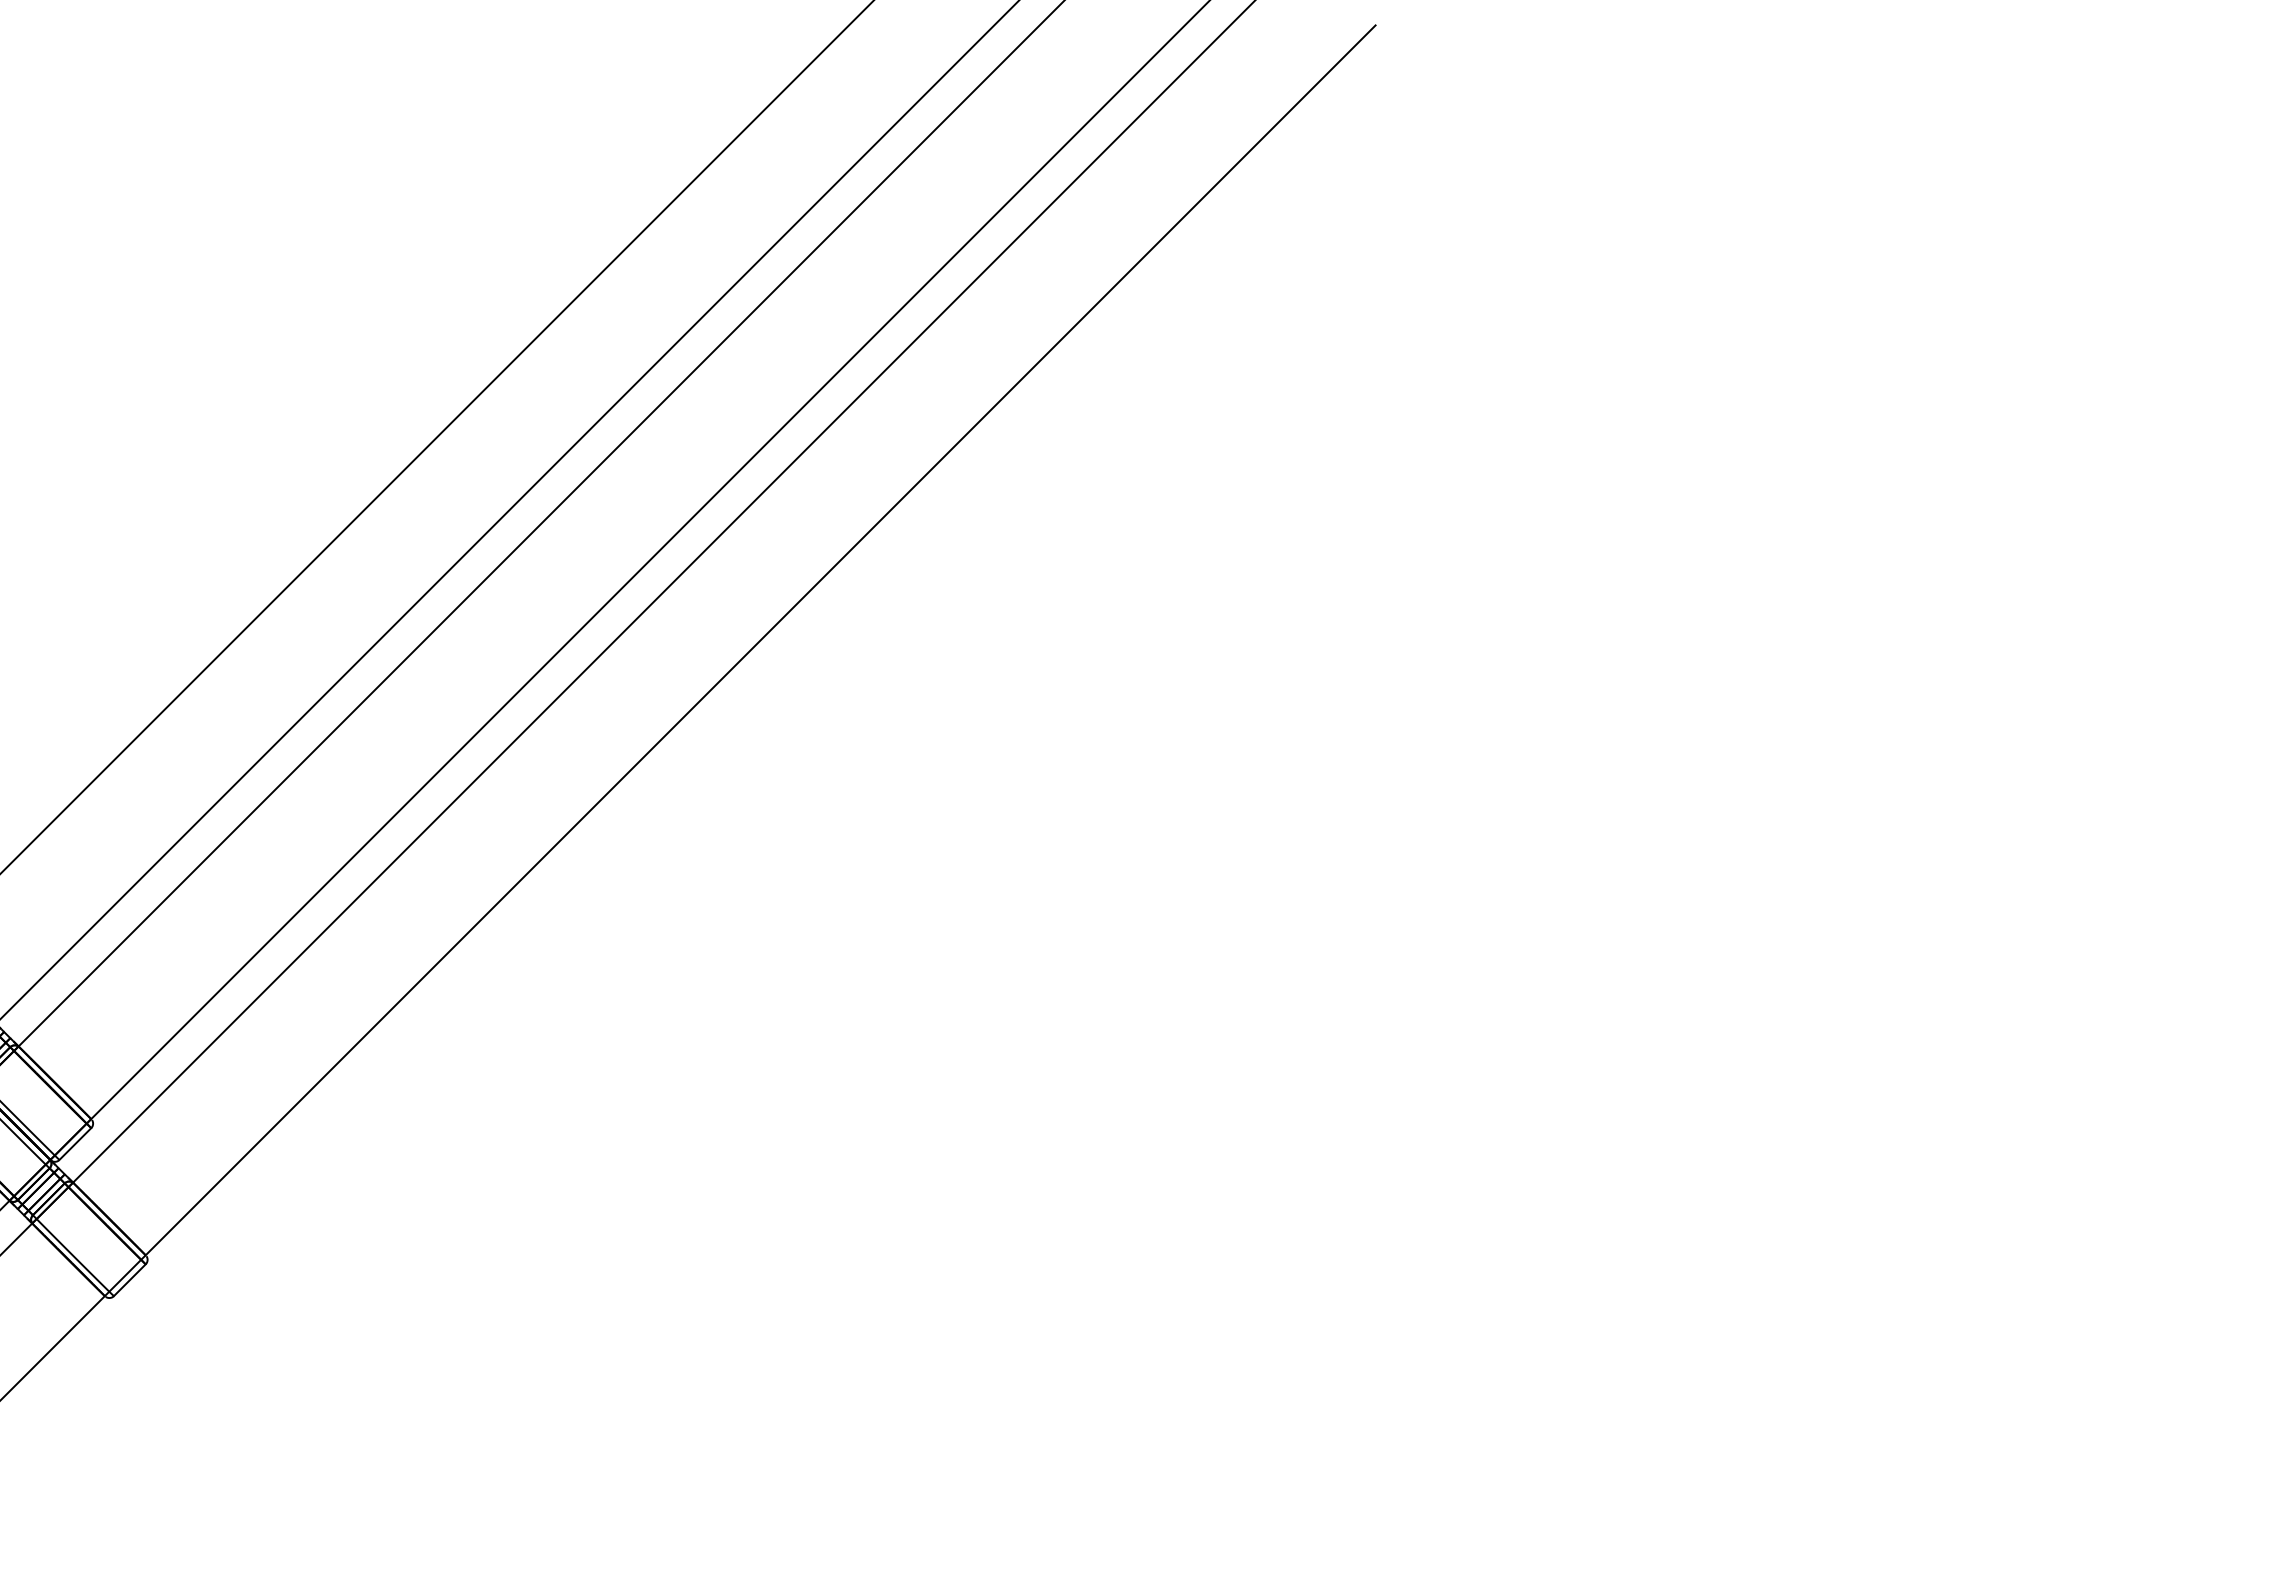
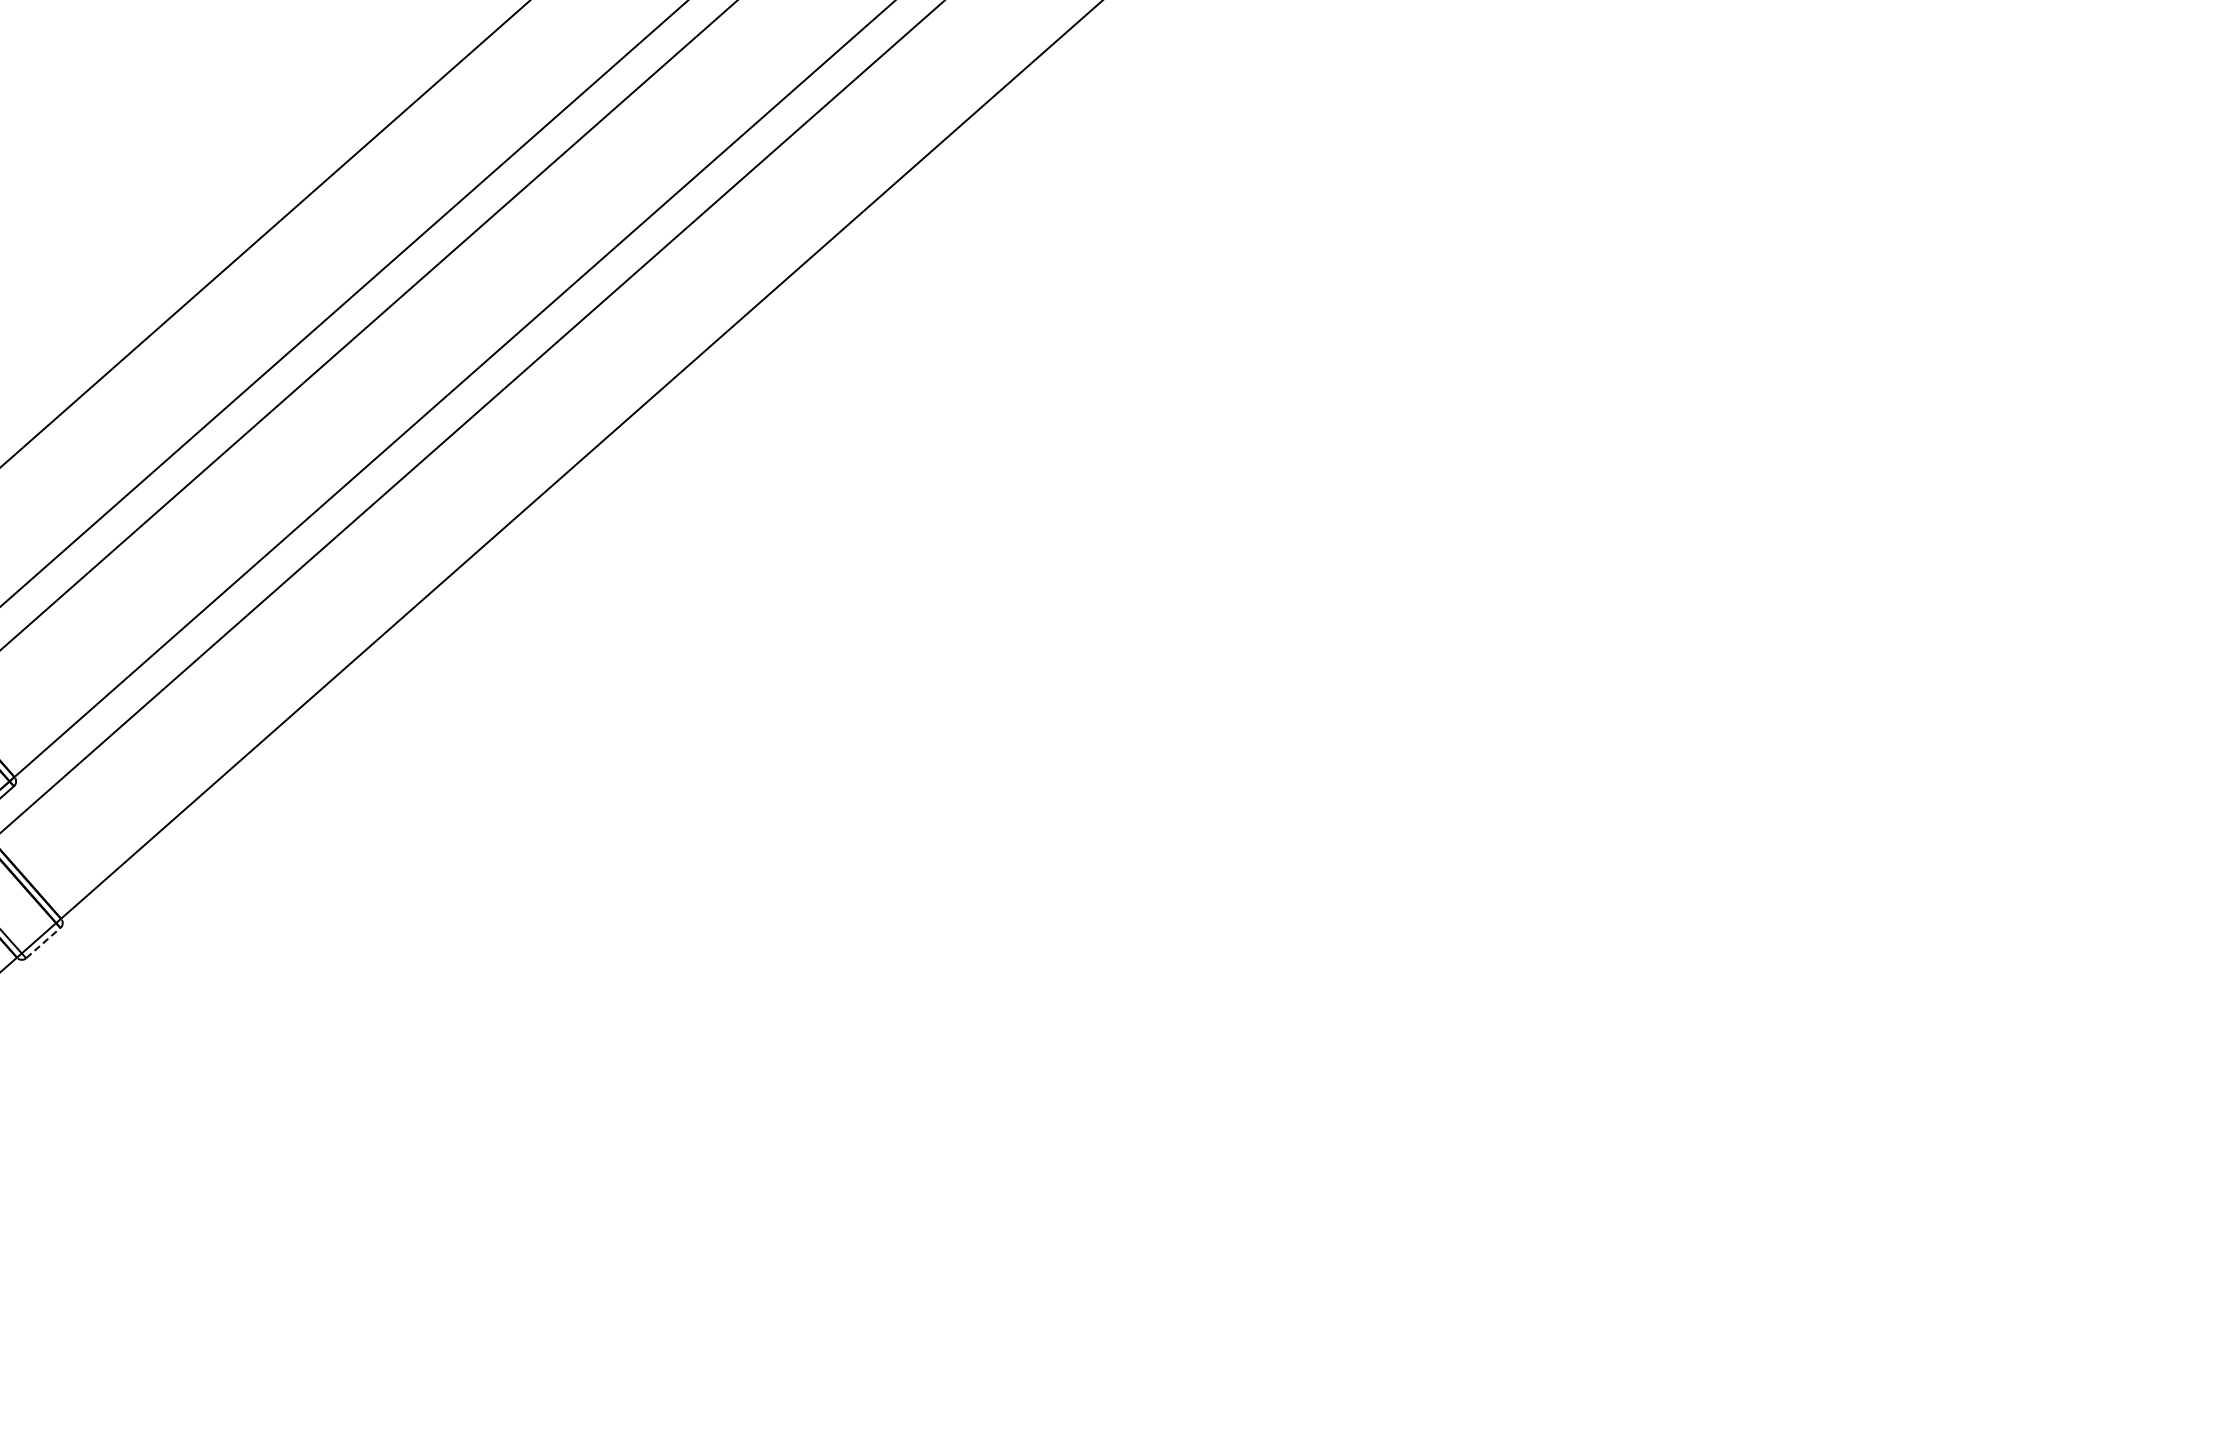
line: (130, 1279) -> (44, 942), solid -> dashed

